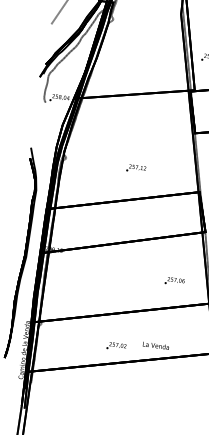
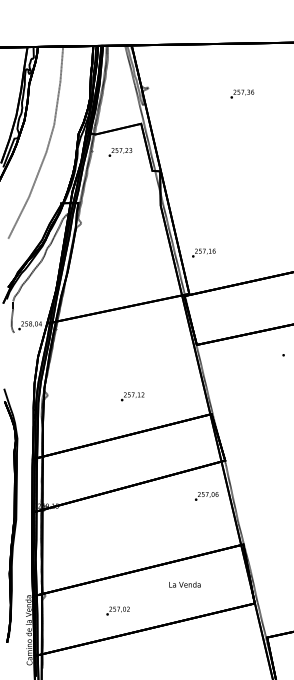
text: (174, 281) -> (206, 496), moved
text: (155, 345) -> (184, 584), moved
text: (116, 346) -> (117, 610), moved

